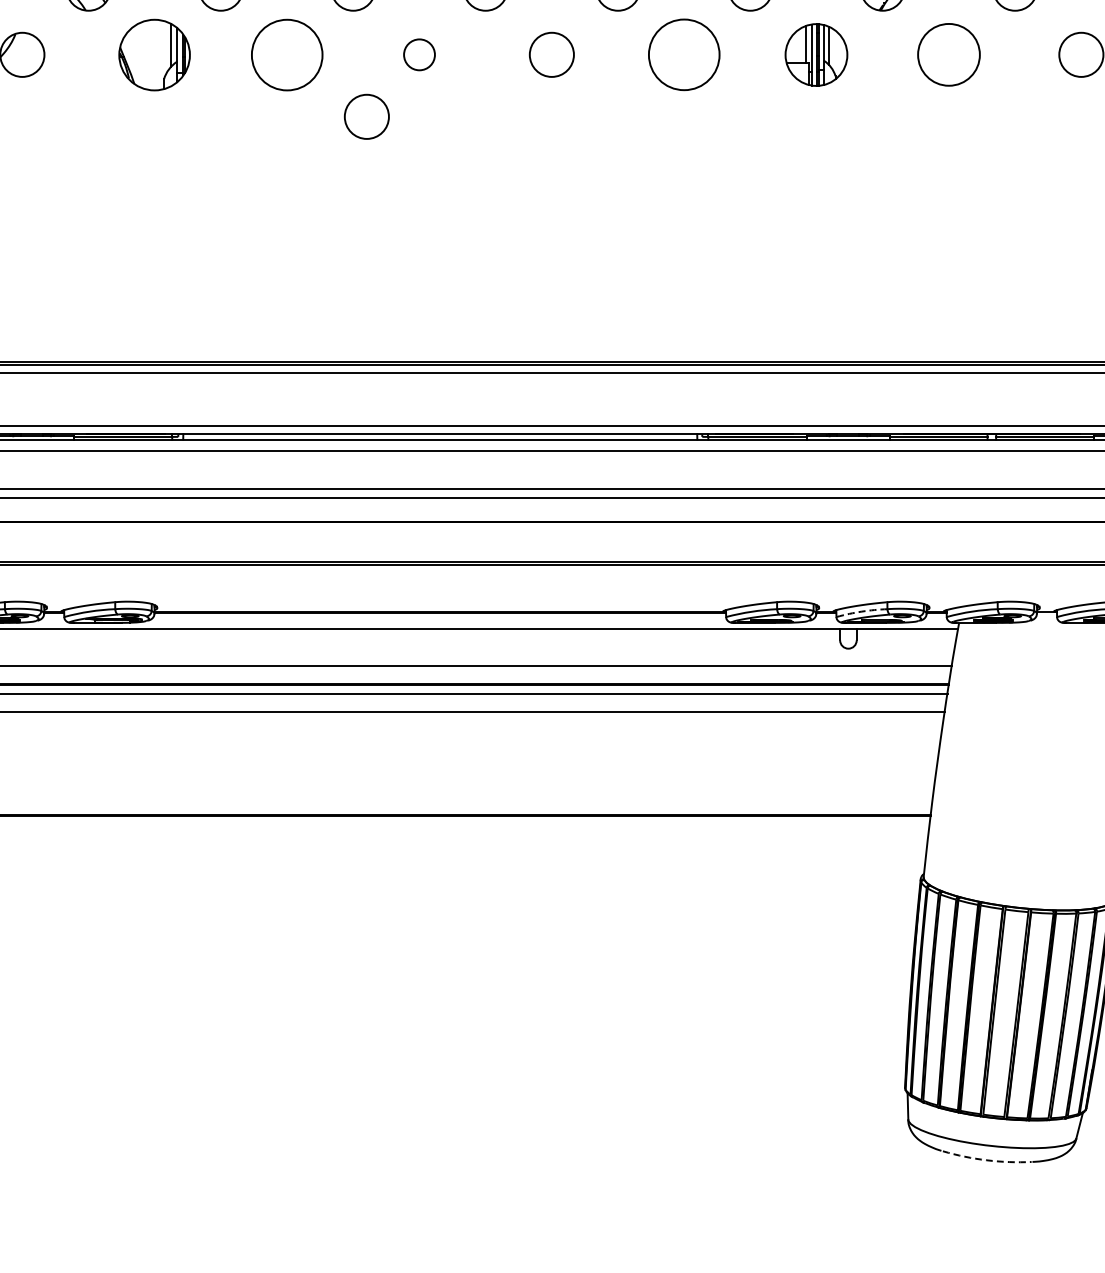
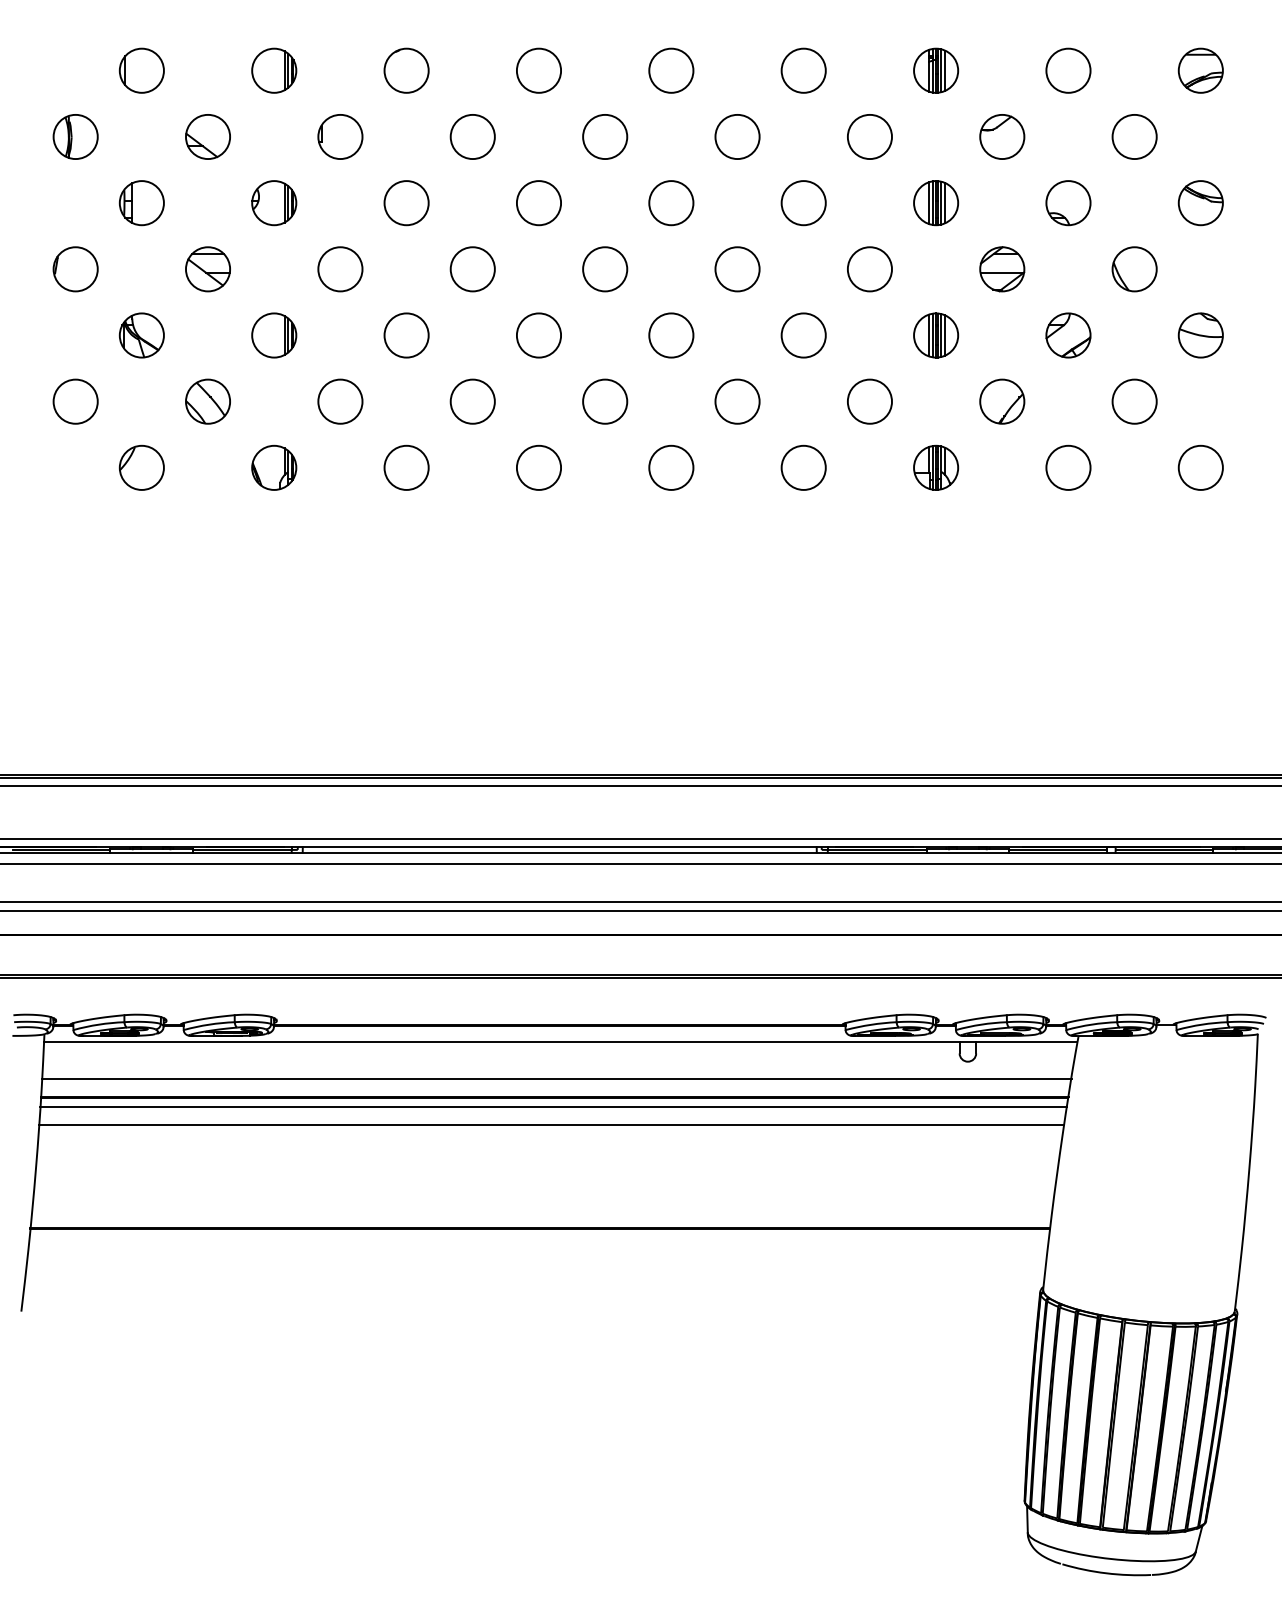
part: (155, 54) -> (274, 467), size x0.62
circle: (287, 54) -> (406, 467), size x0.62
circle: (419, 54) -> (538, 467), size x1.43
circle: (684, 54) -> (803, 467), size x0.62
part: (817, 54) -> (936, 467), size x0.71
circle: (949, 54) -> (1068, 467), size x0.71
circle: (367, 116) -> (486, 529), removed
arc: (862, 611) -> (981, 1024), dashed -> solid
arc: (987, 1160) -> (1106, 1573), dashed -> solid

